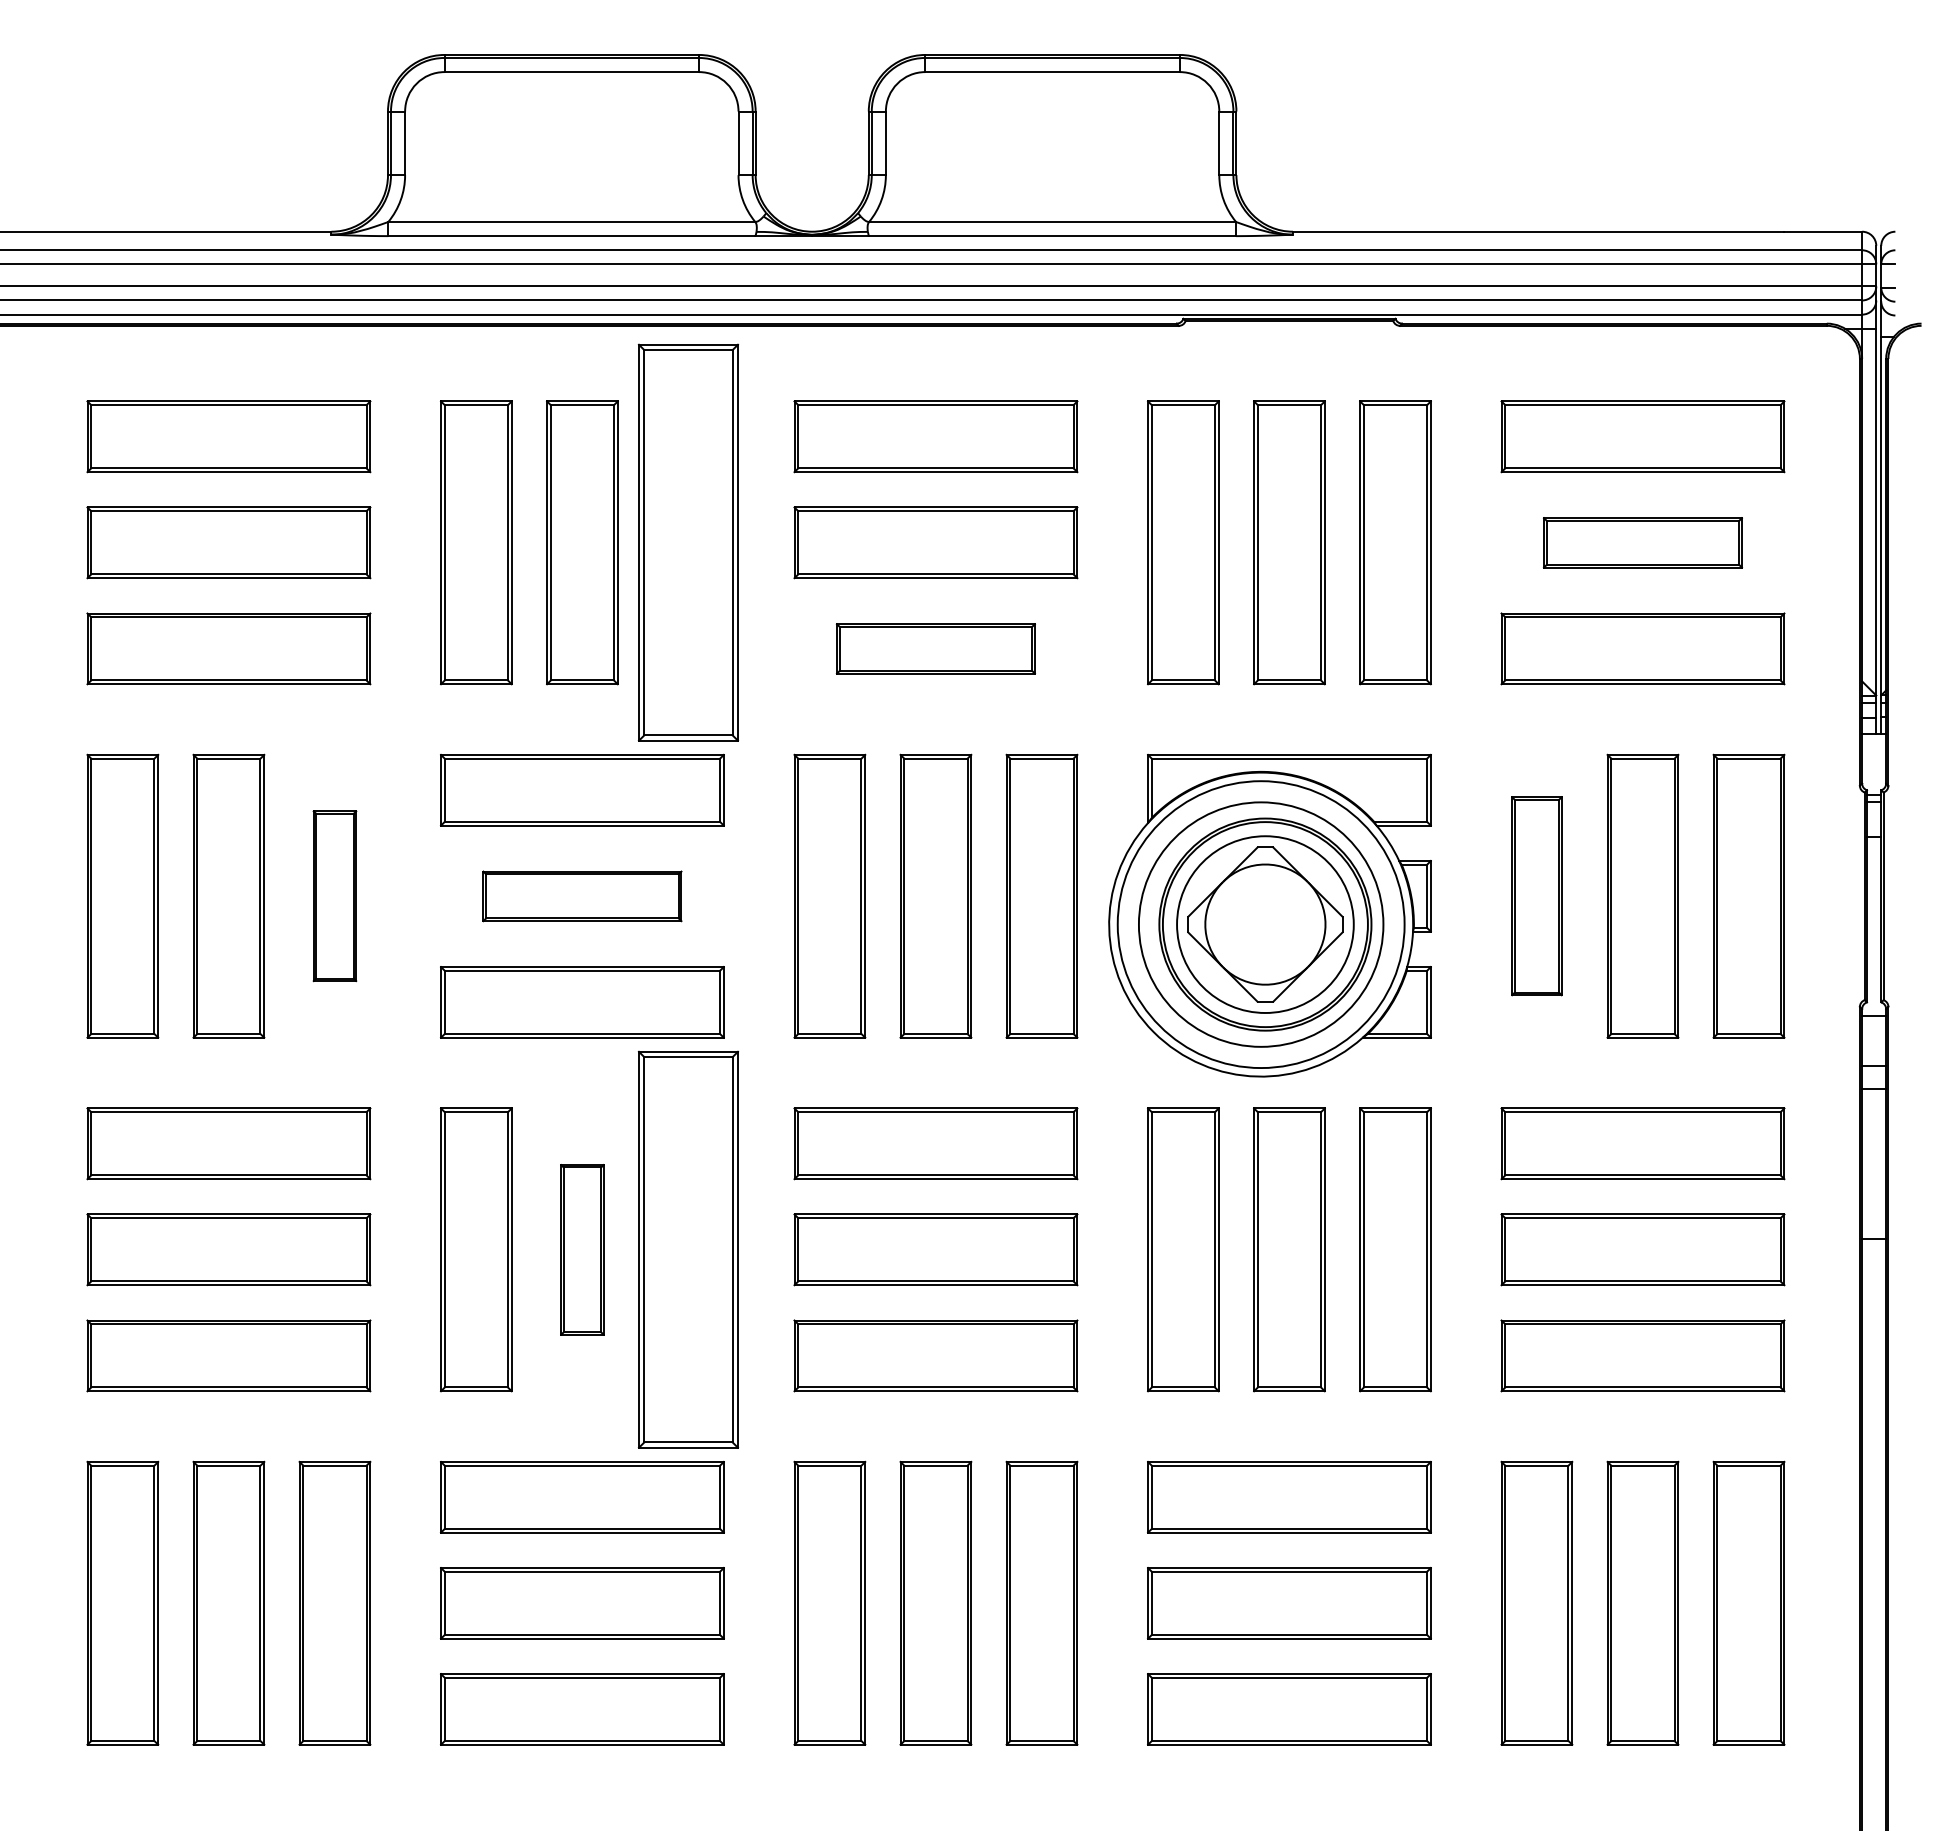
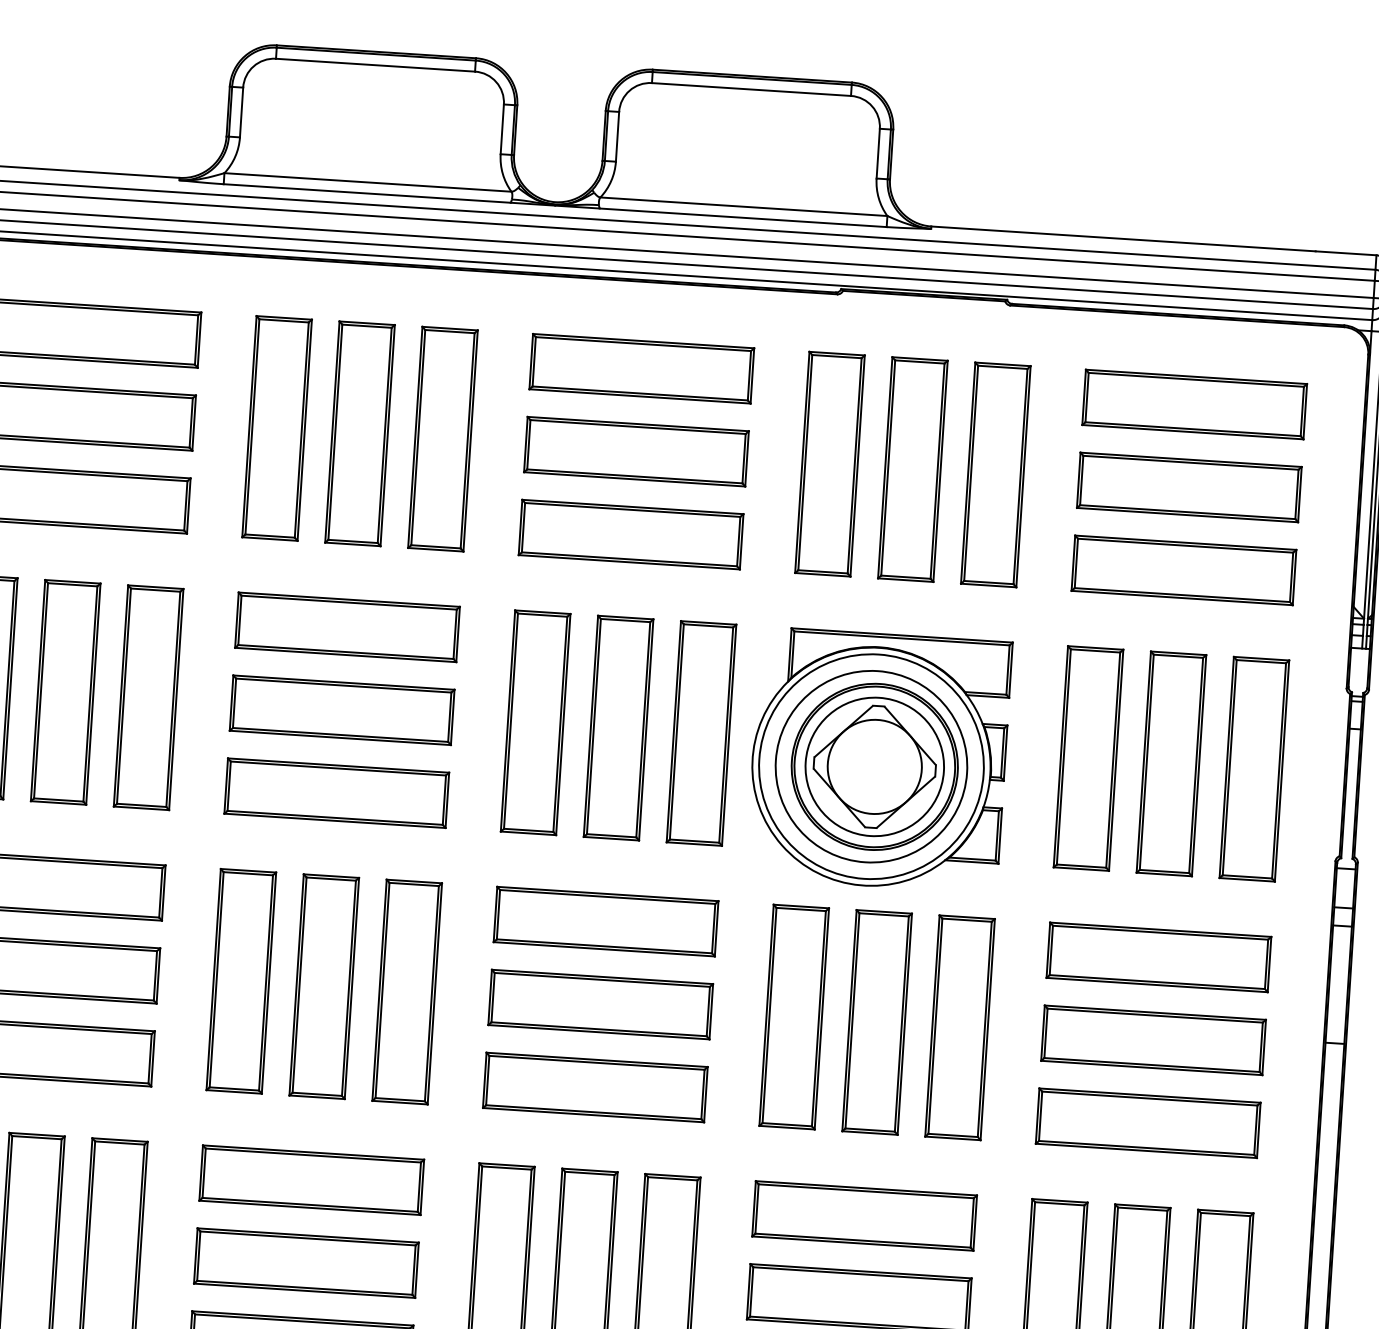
part: (688, 542) -> (442, 438), size x0.71
part: (1642, 542) -> (1188, 487), size x1.43
part: (935, 648) -> (630, 534), size x1.43
part: (334, 895) -> (148, 697), size x1.67
part: (1536, 895) -> (1088, 757), size x1.43
part: (582, 896) -> (342, 710), size x1.43
part: (582, 1249) -> (324, 986), size x1.67
part: (688, 1249) -> (407, 991), size x0.71

